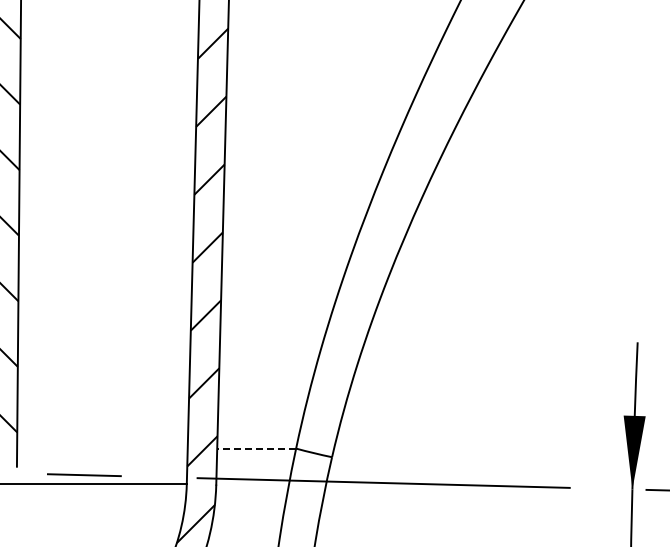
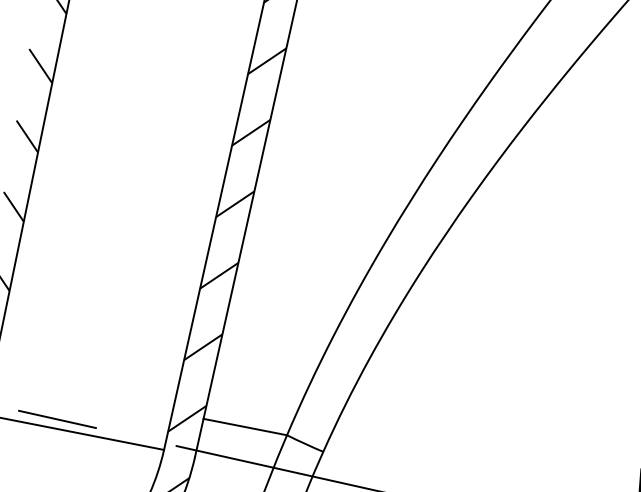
line: (256, 448) -> (245, 426), dashed -> solid

